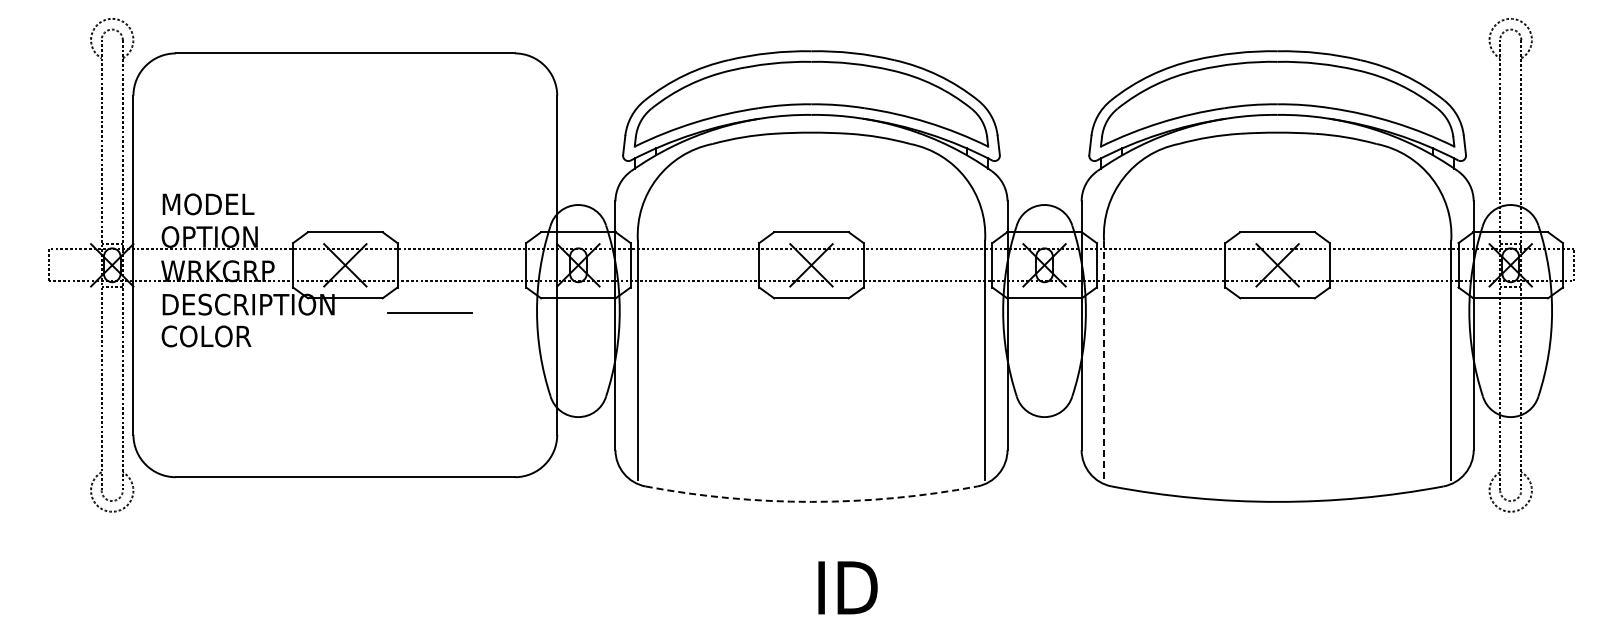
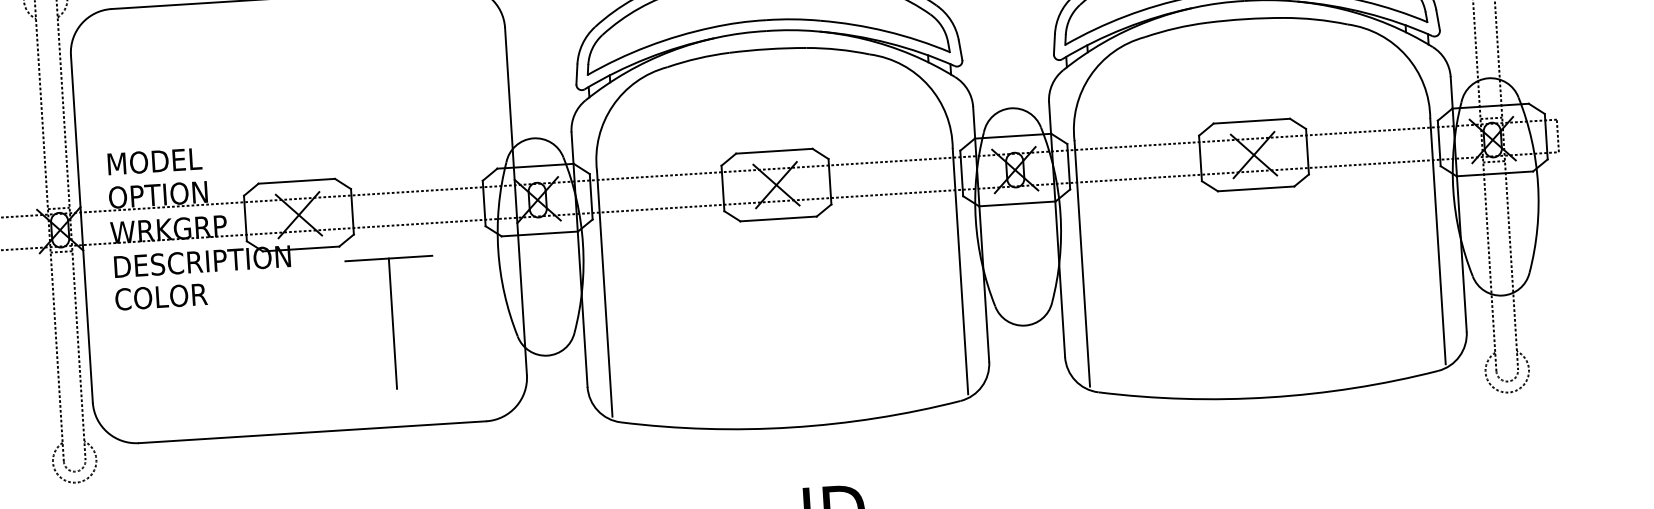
line: (1104, 360) -> (1082, 263), dashed -> solid
line: (430, 376) -> (393, 323), added
arc: (811, 501) -> (791, 427), dashed -> solid

